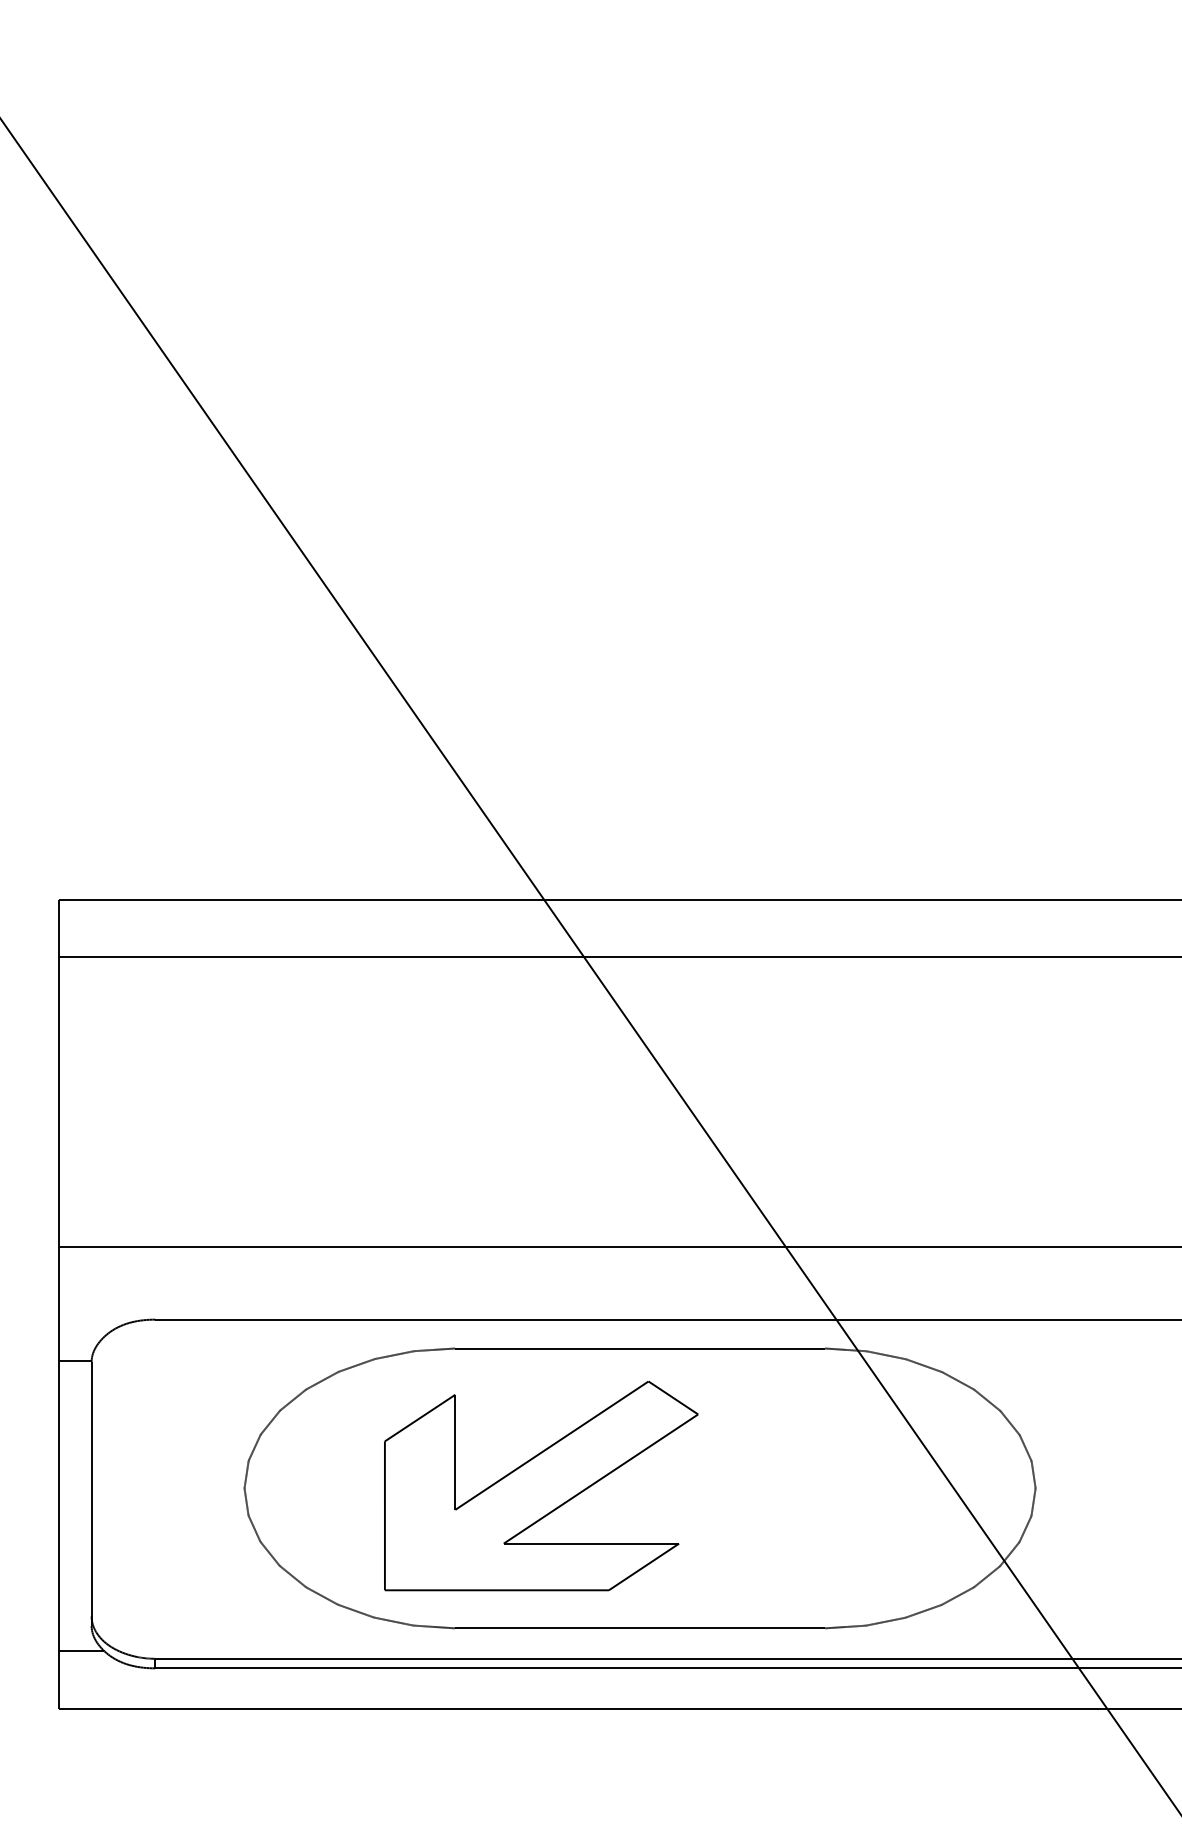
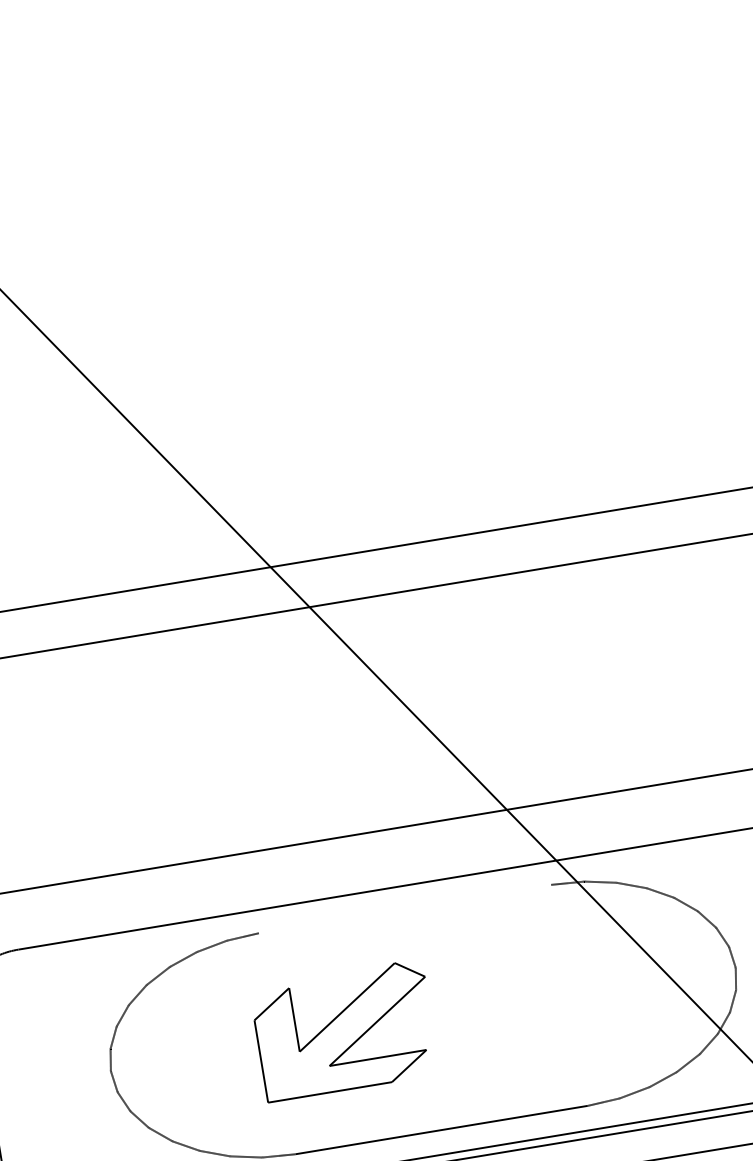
line: (640, 1348) -> (405, 908), removed
part: (541, 1486) -> (345, 1030), size x0.7

